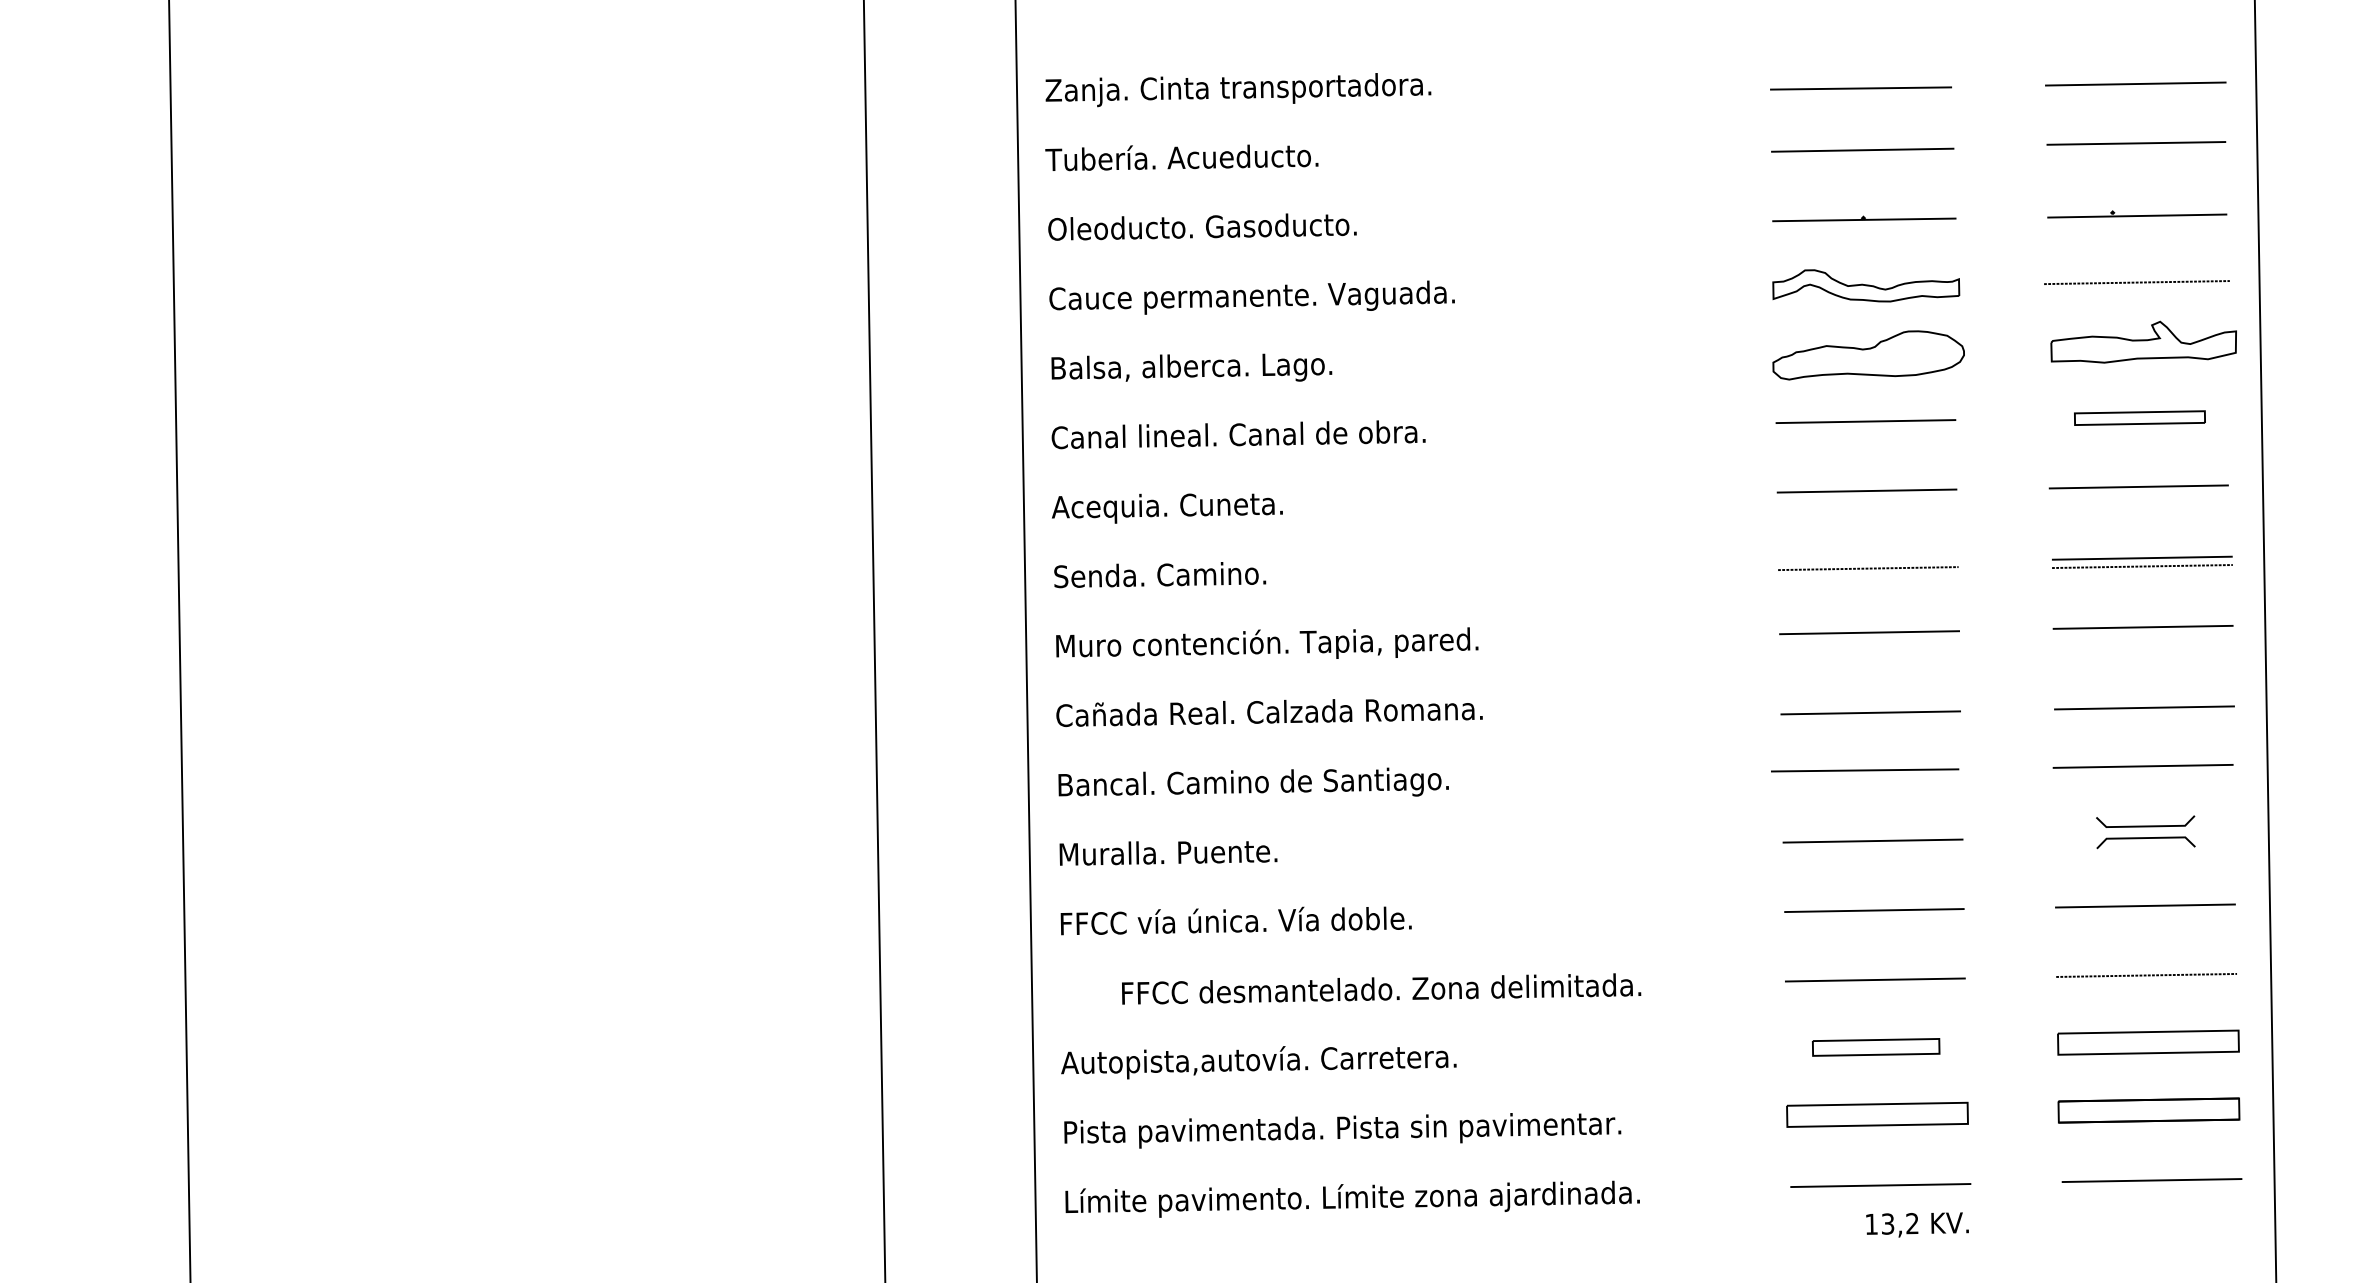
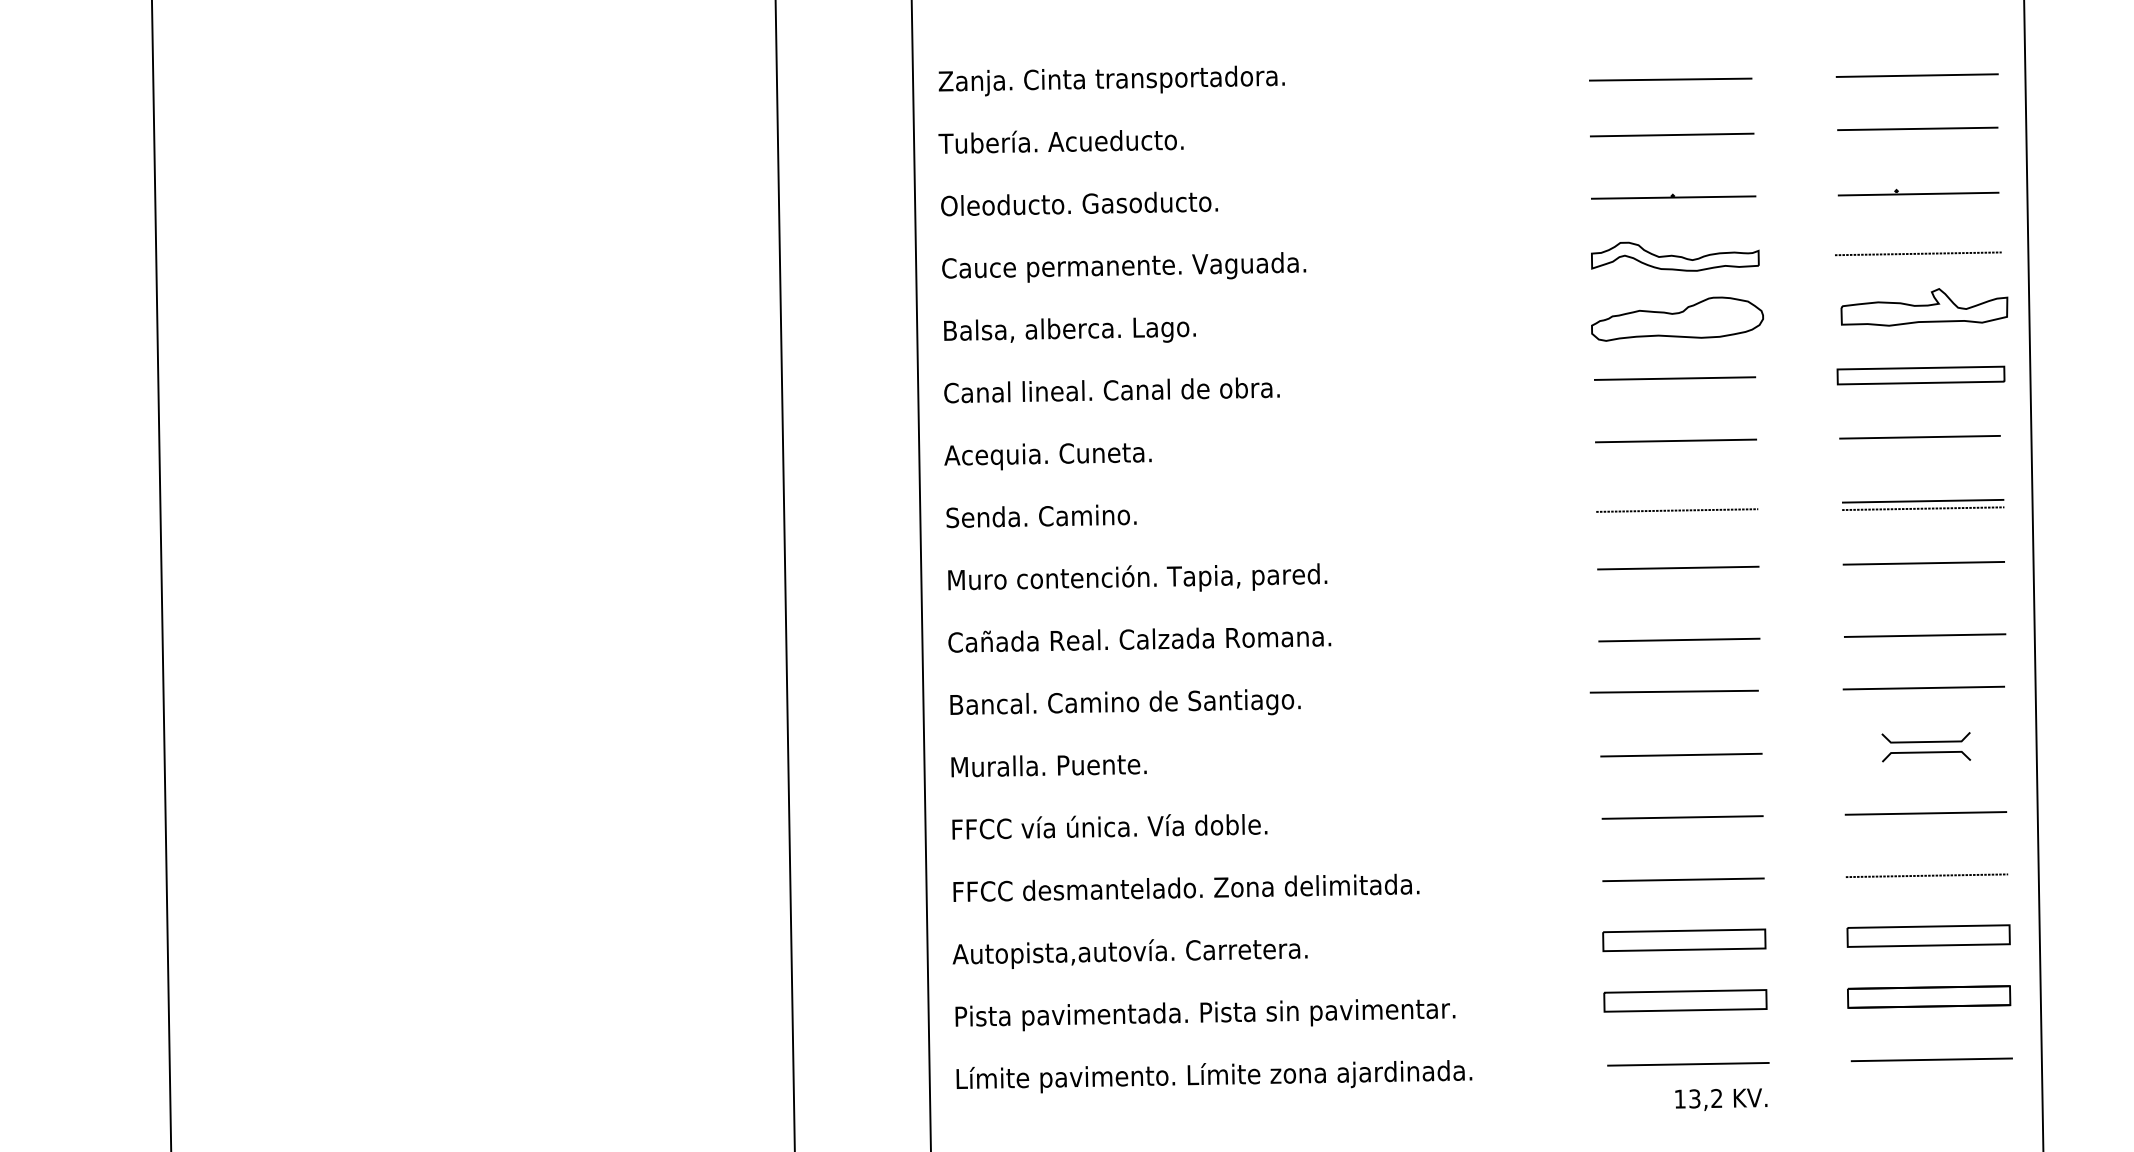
part: (2139, 417) -> (1920, 374), size x1.43
text: (1381, 988) -> (1186, 887), moved
part: (1875, 1047) -> (1683, 940), size x1.43

